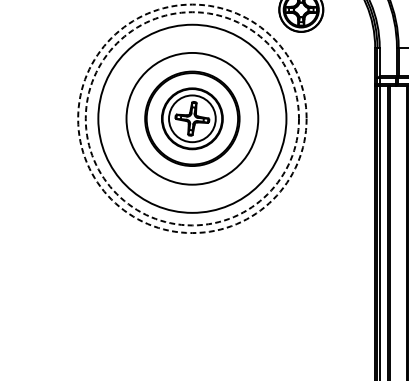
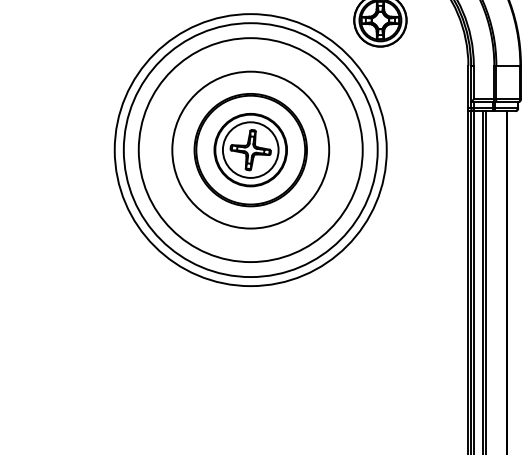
circle: (192, 119) -> (250, 150), dashed -> solid
circle: (192, 119) -> (250, 150), dashed -> solid

